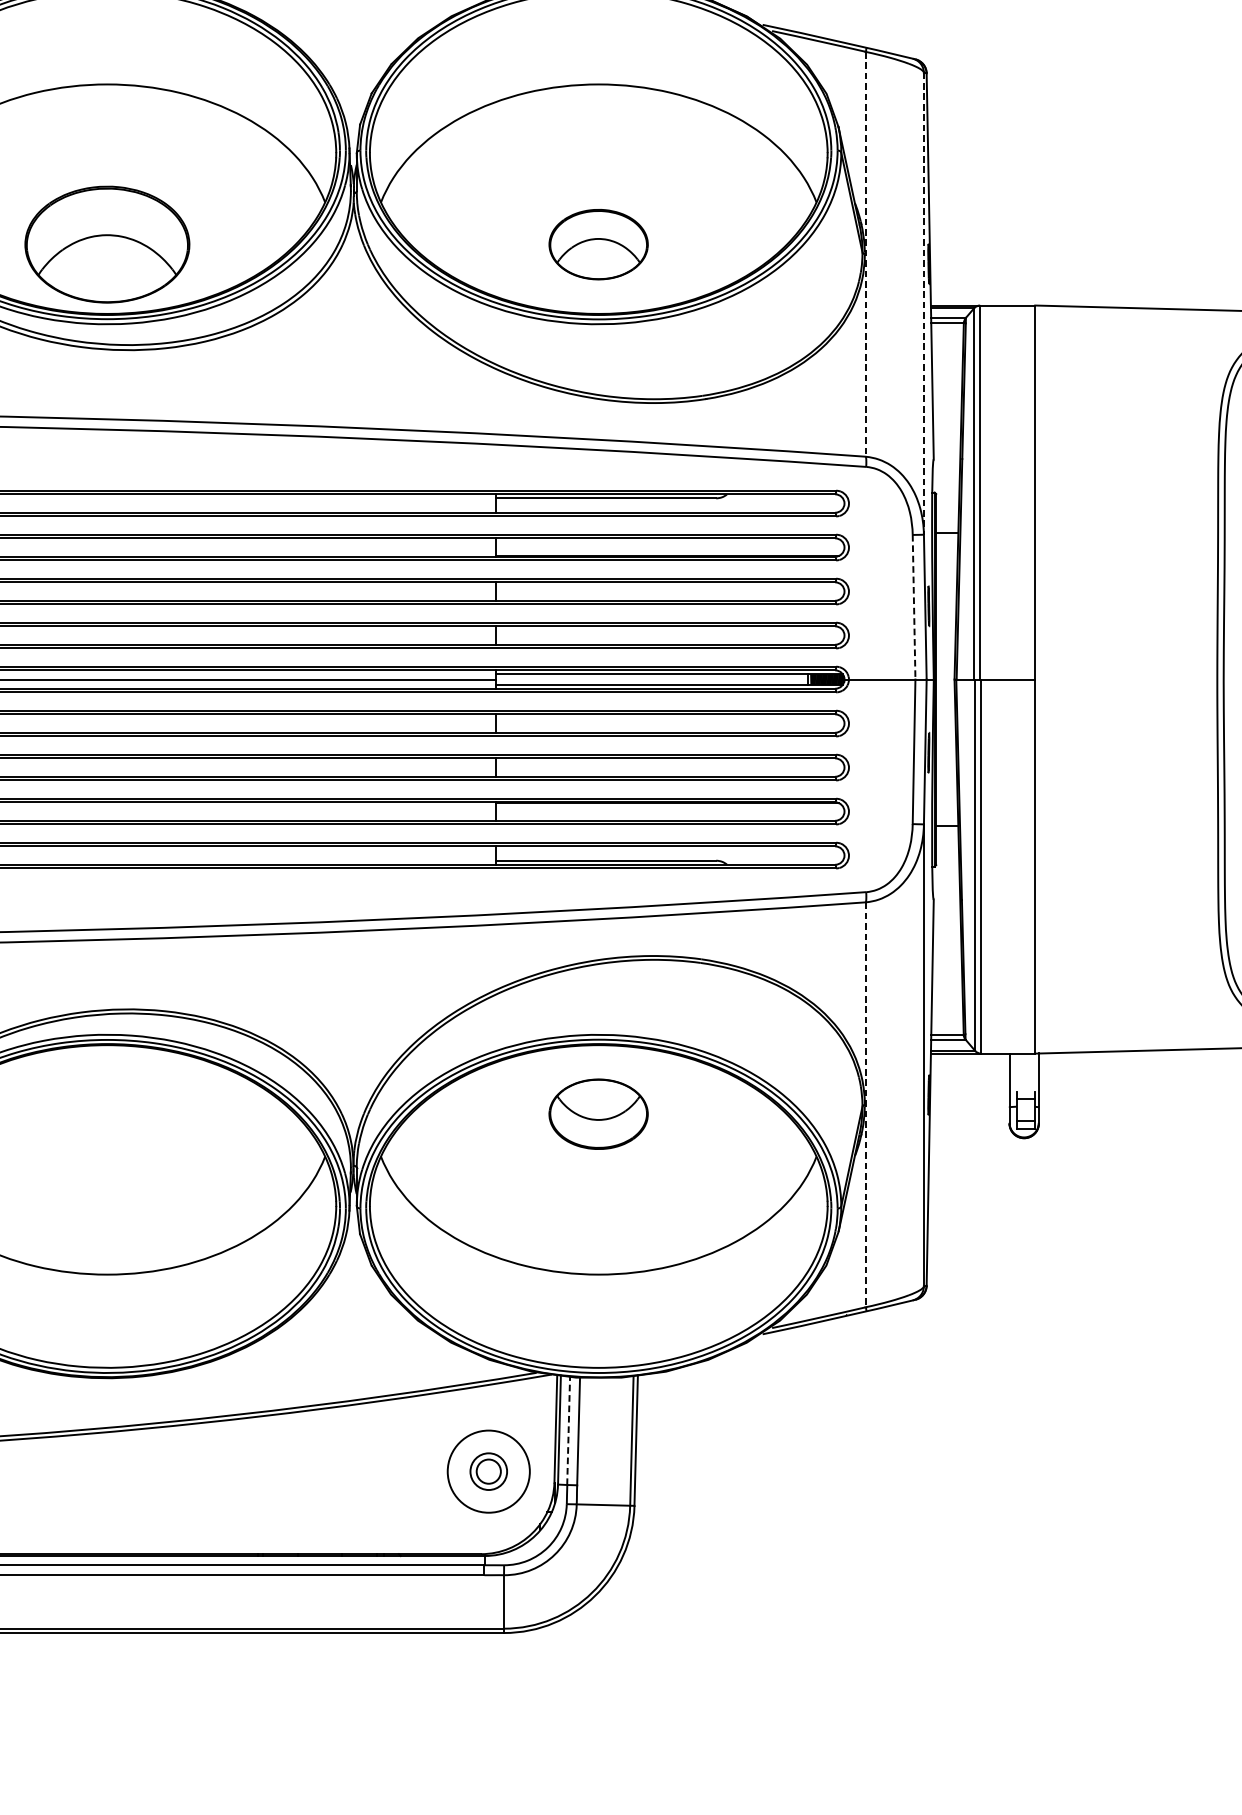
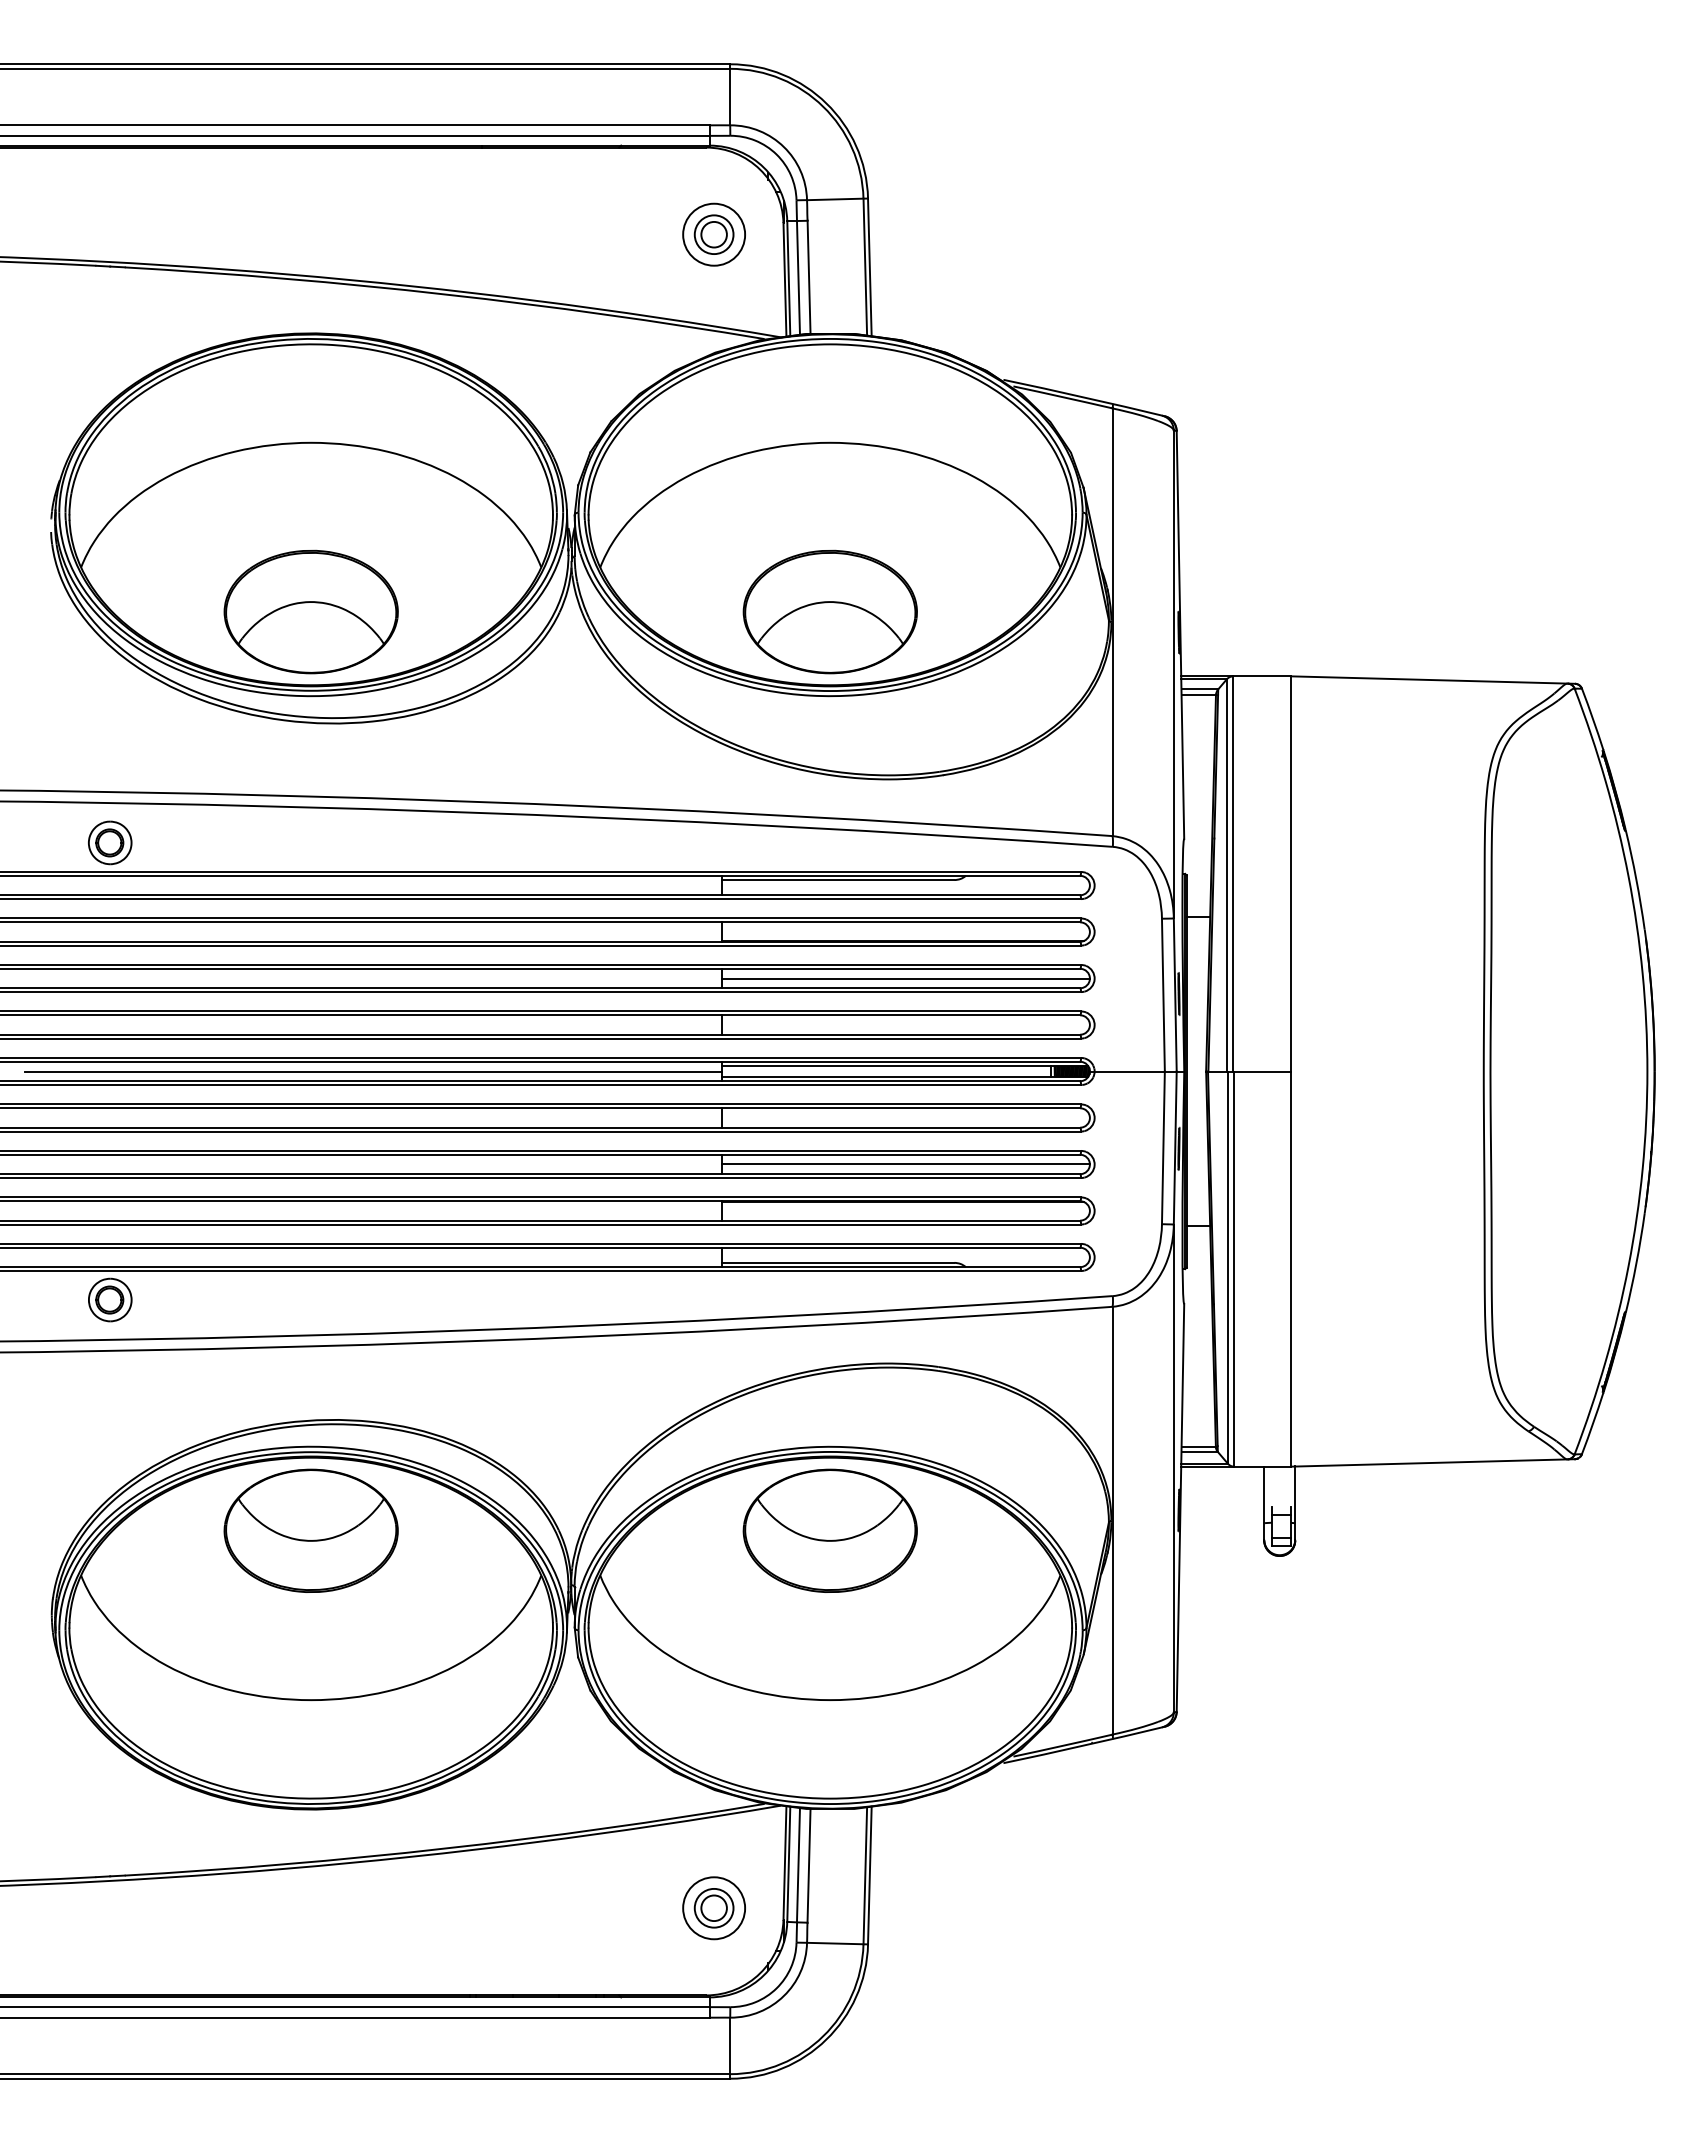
part: (597, 244) -> (829, 611), size x1.67
line: (865, 254) -> (1112, 622), dashed -> solid
line: (923, 303) -> (1173, 674), dashed -> solid
line: (669, 592) -> (905, 979), added
line: (914, 607) -> (1163, 995), dashed -> solid
line: (669, 766) -> (905, 1163), added
line: (865, 1104) -> (1112, 1520), dashed -> solid
part: (106, 1114) -> (310, 1530), added
part: (597, 1114) -> (829, 1530), size x1.67
line: (568, 1430) -> (798, 1864), dashed -> solid
circle: (489, 1471) -> (714, 1908), size x0.71

